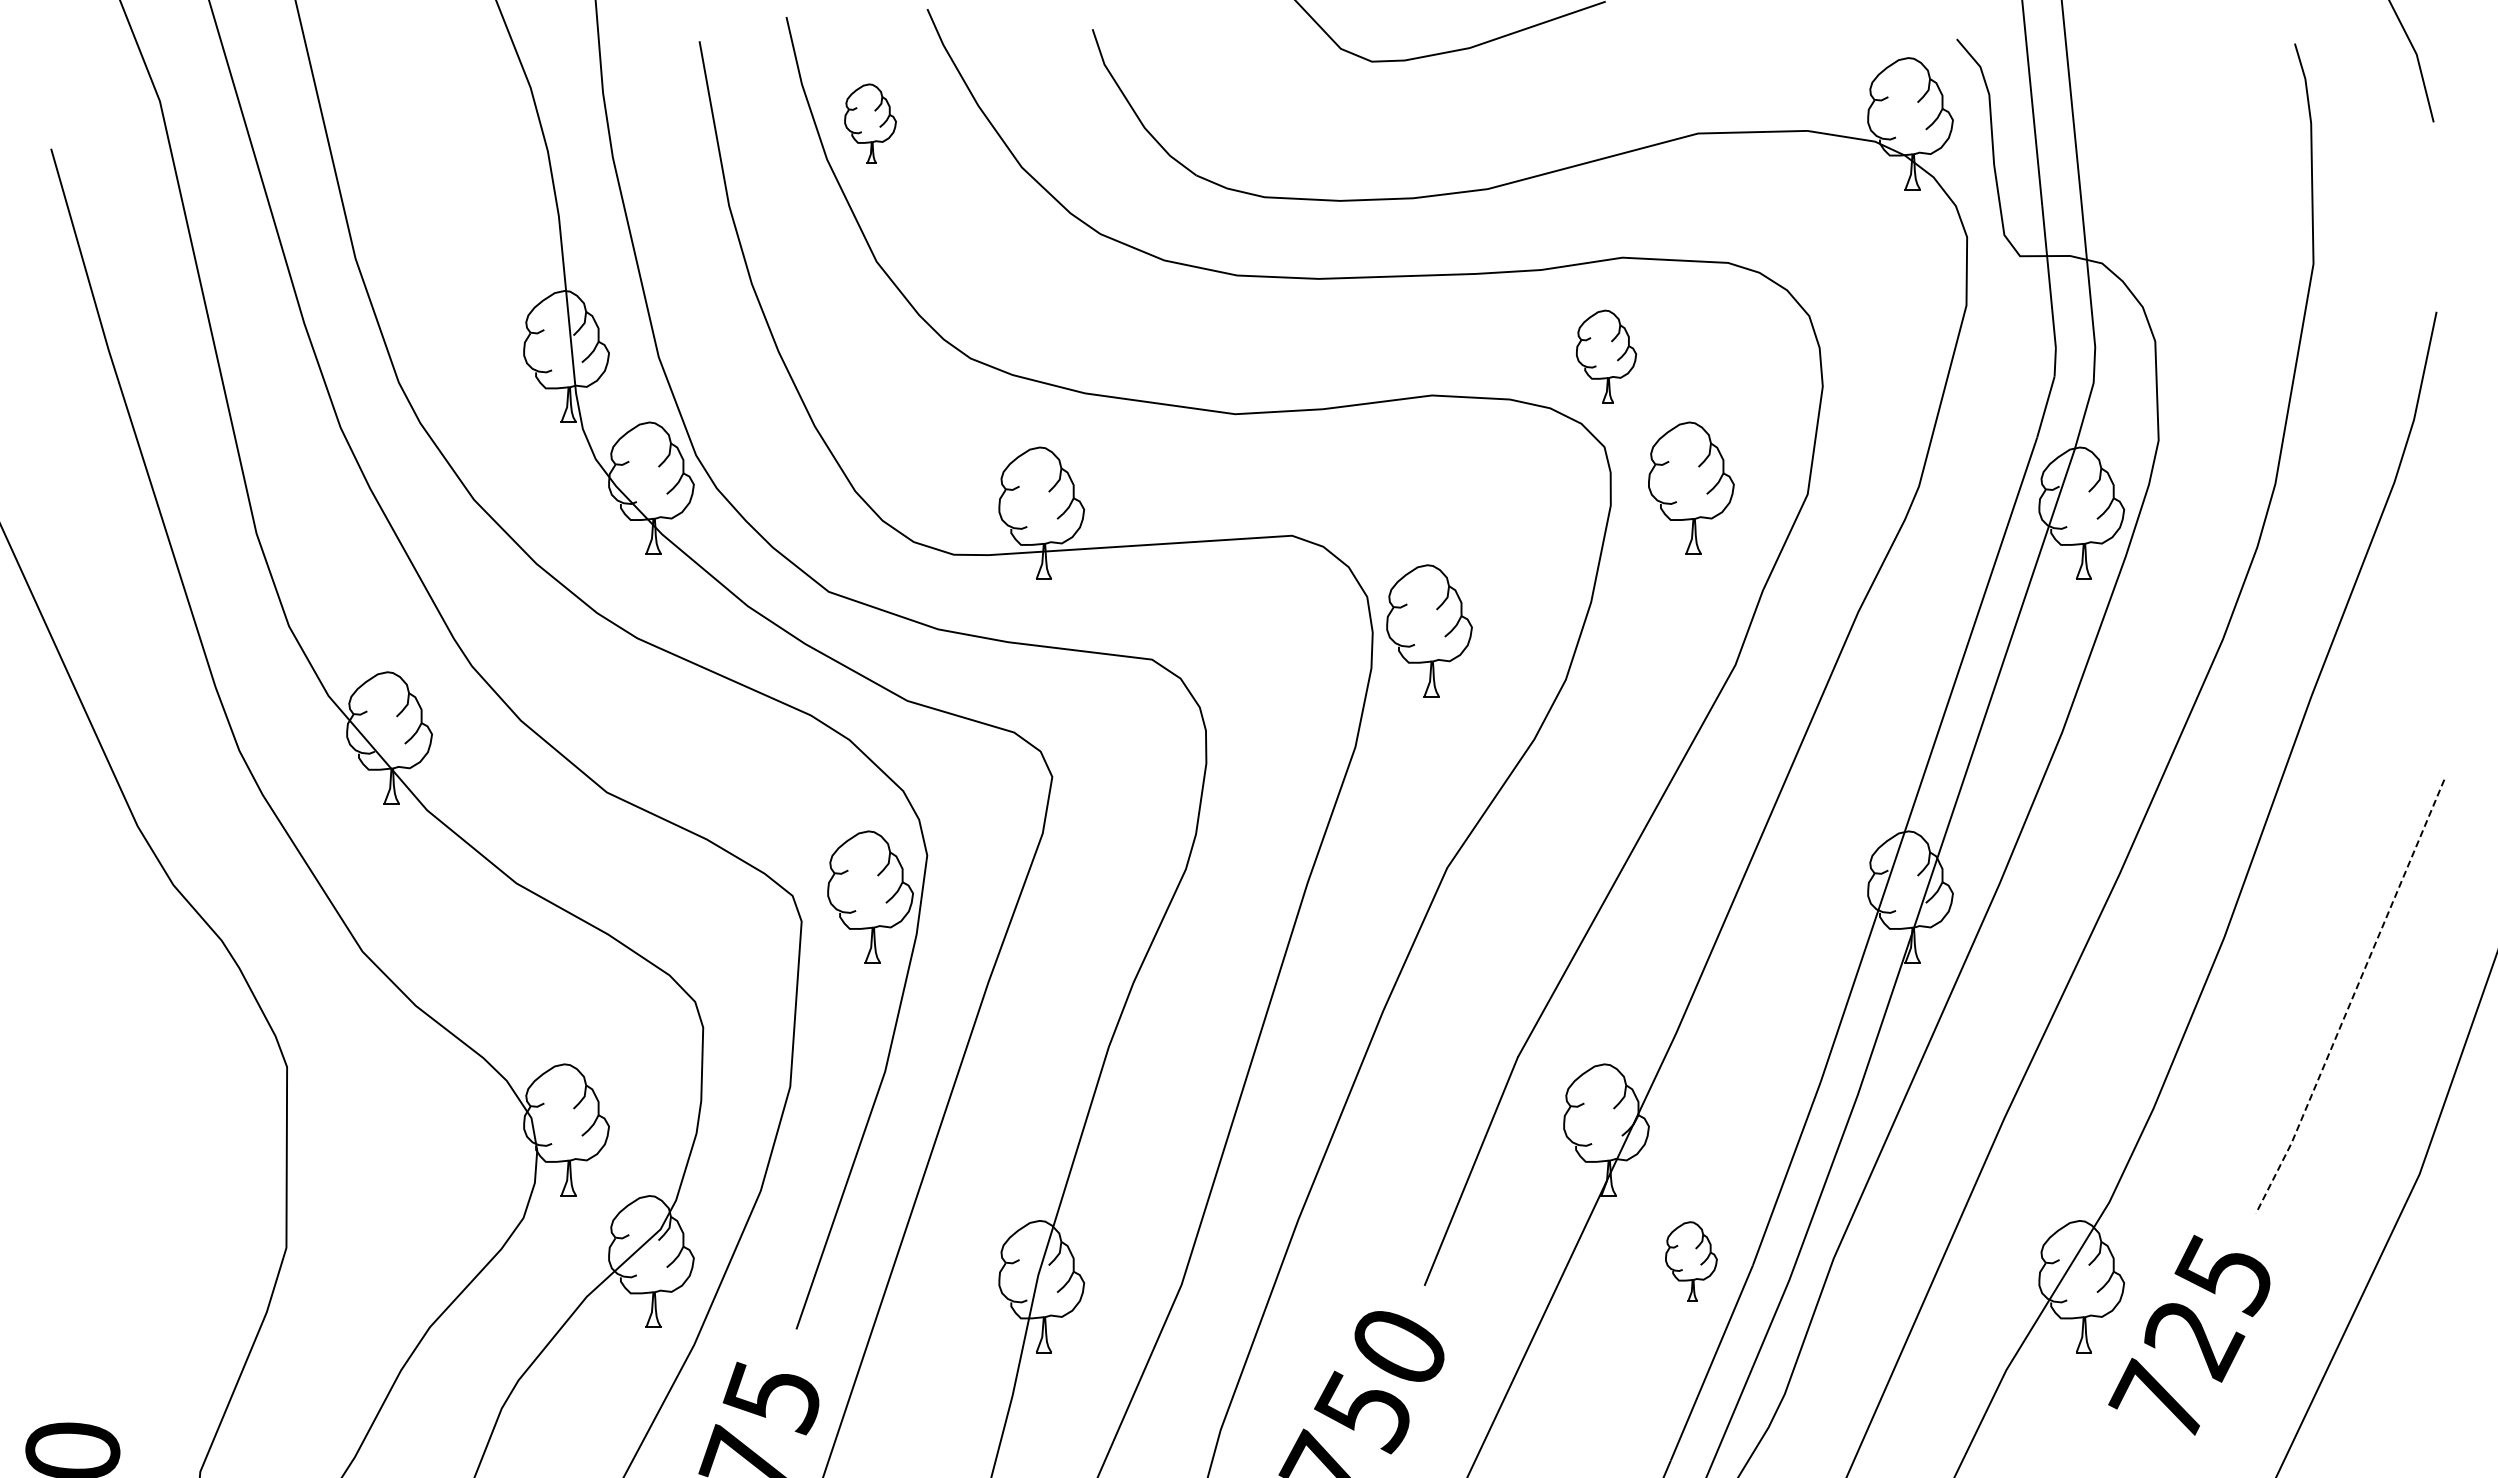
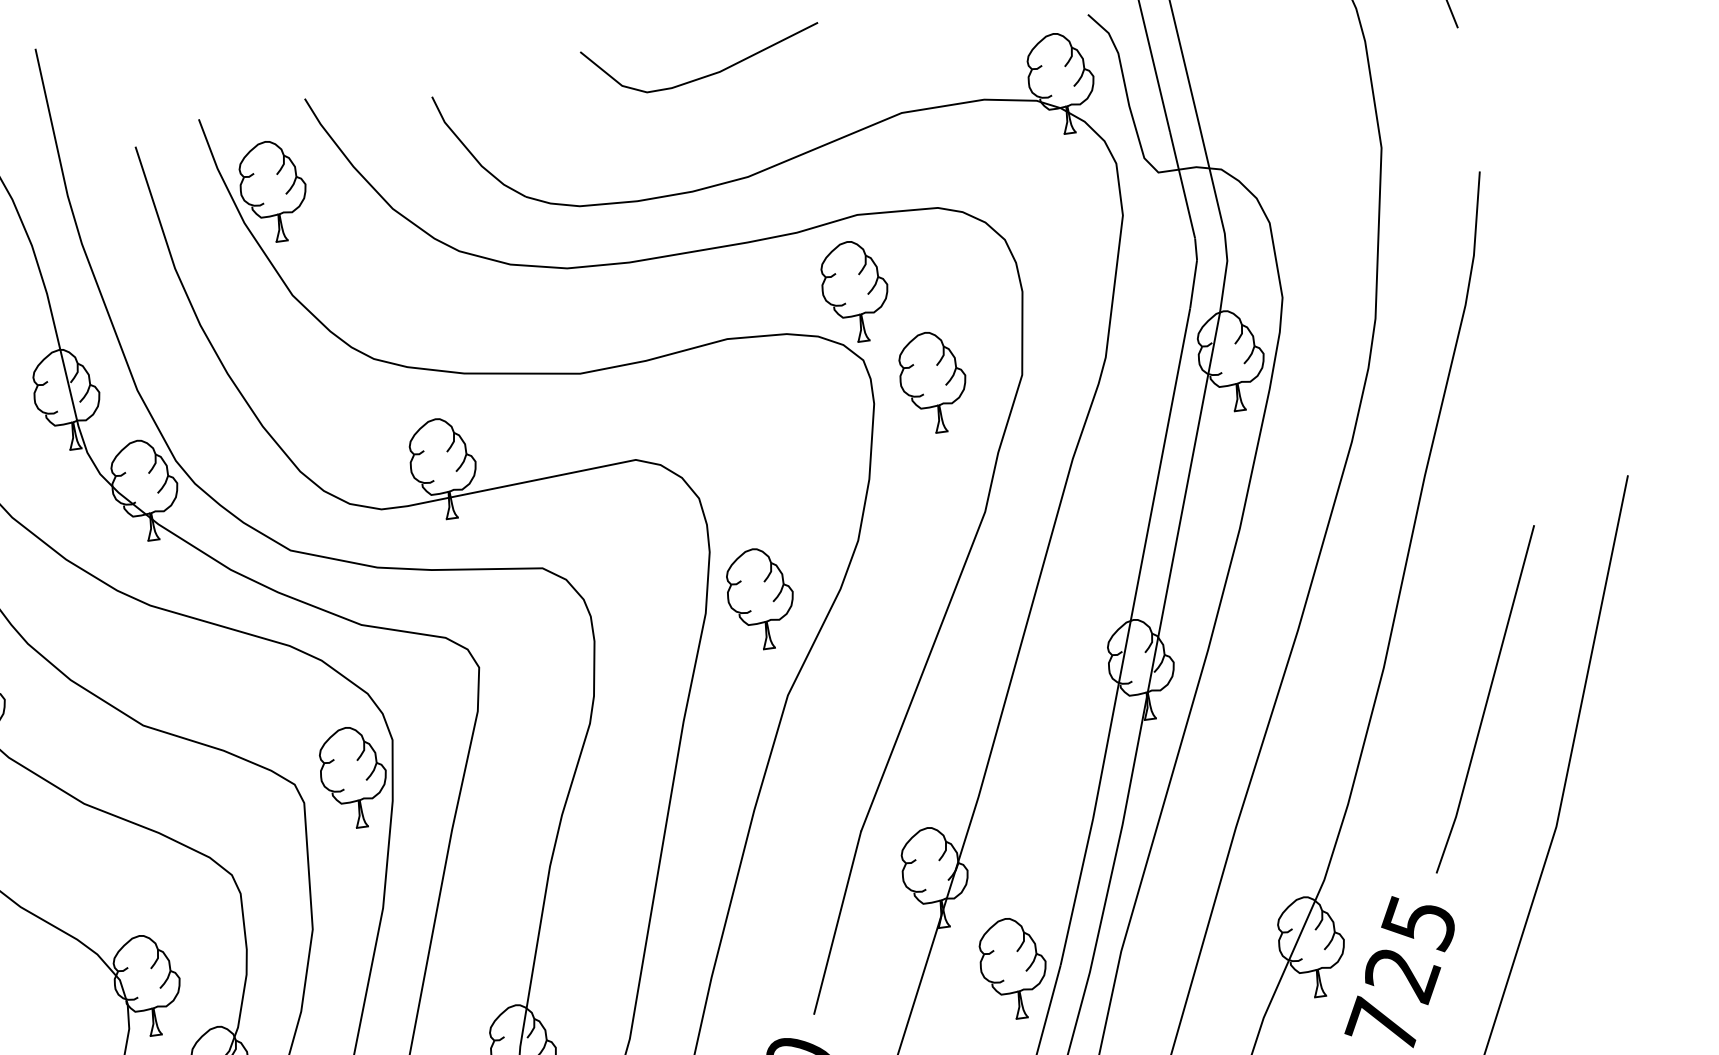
part: (870, 123) -> (273, 191), size x1.67
part: (1606, 356) -> (855, 291), size x1.43
part: (1429, 630) -> (760, 598), moved
line: (2352, 999) -> (1487, 701), dashed -> solid
part: (1691, 1261) -> (1013, 968), size x1.67

